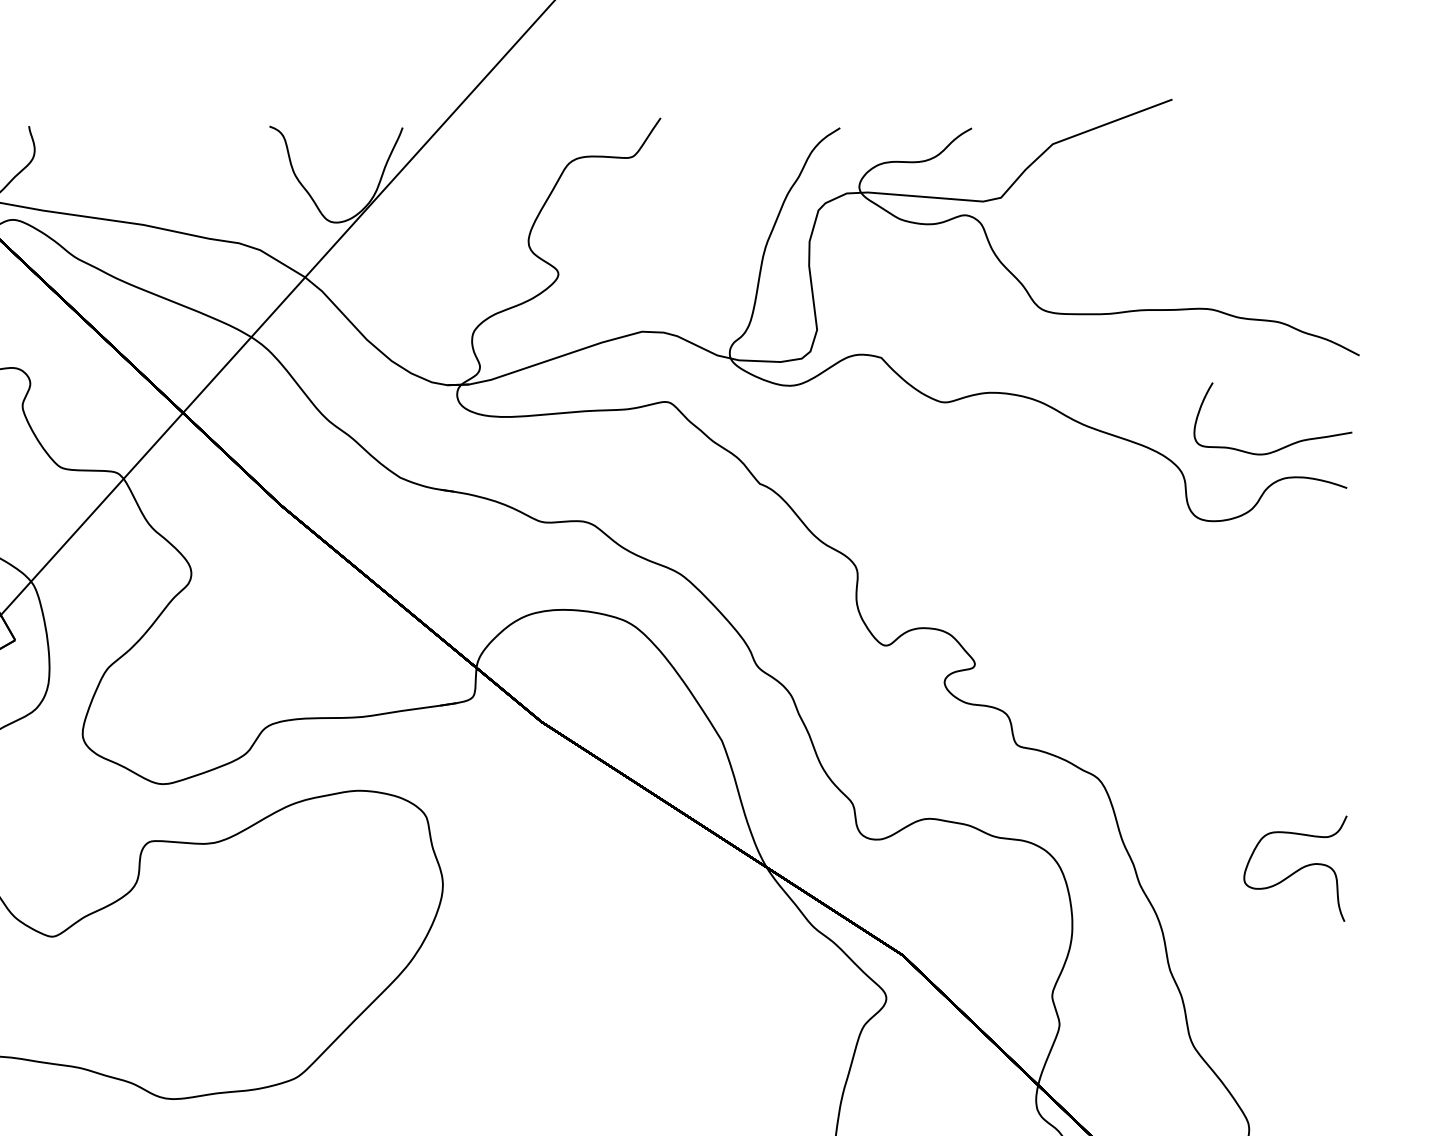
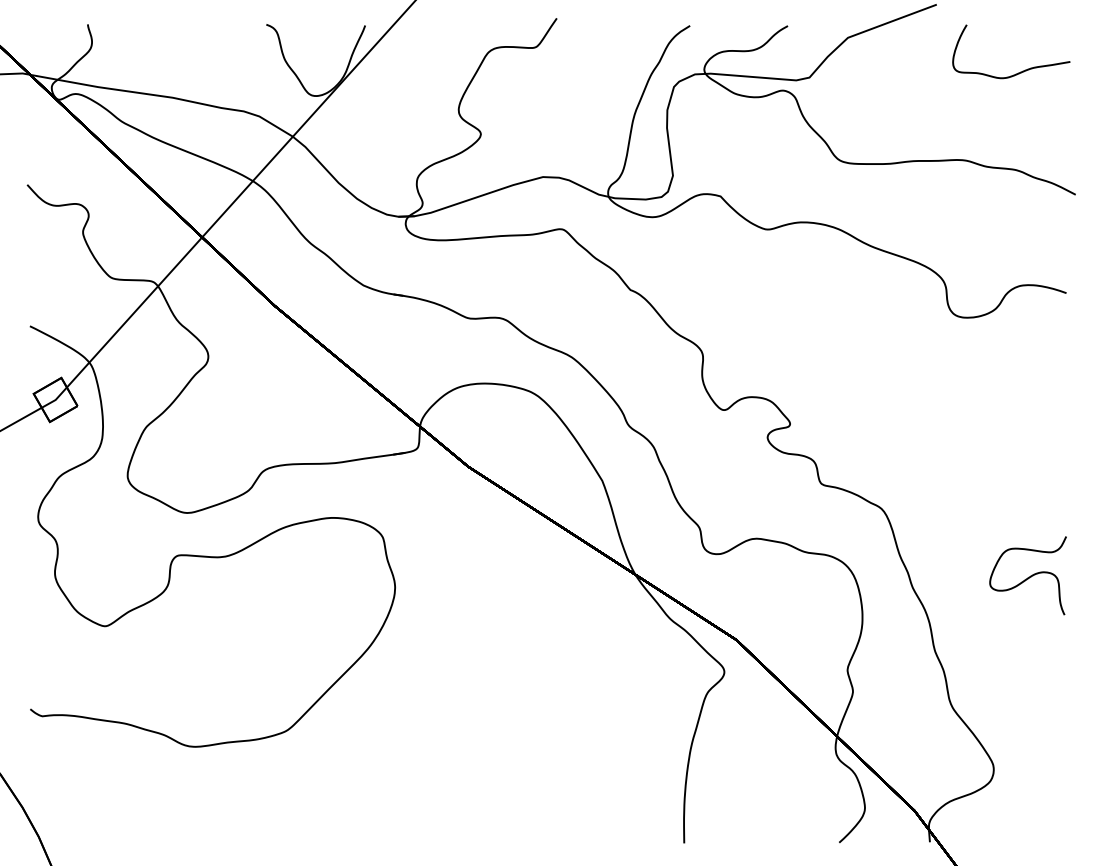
curve: (1285, 445) -> (1020, 71), moved

